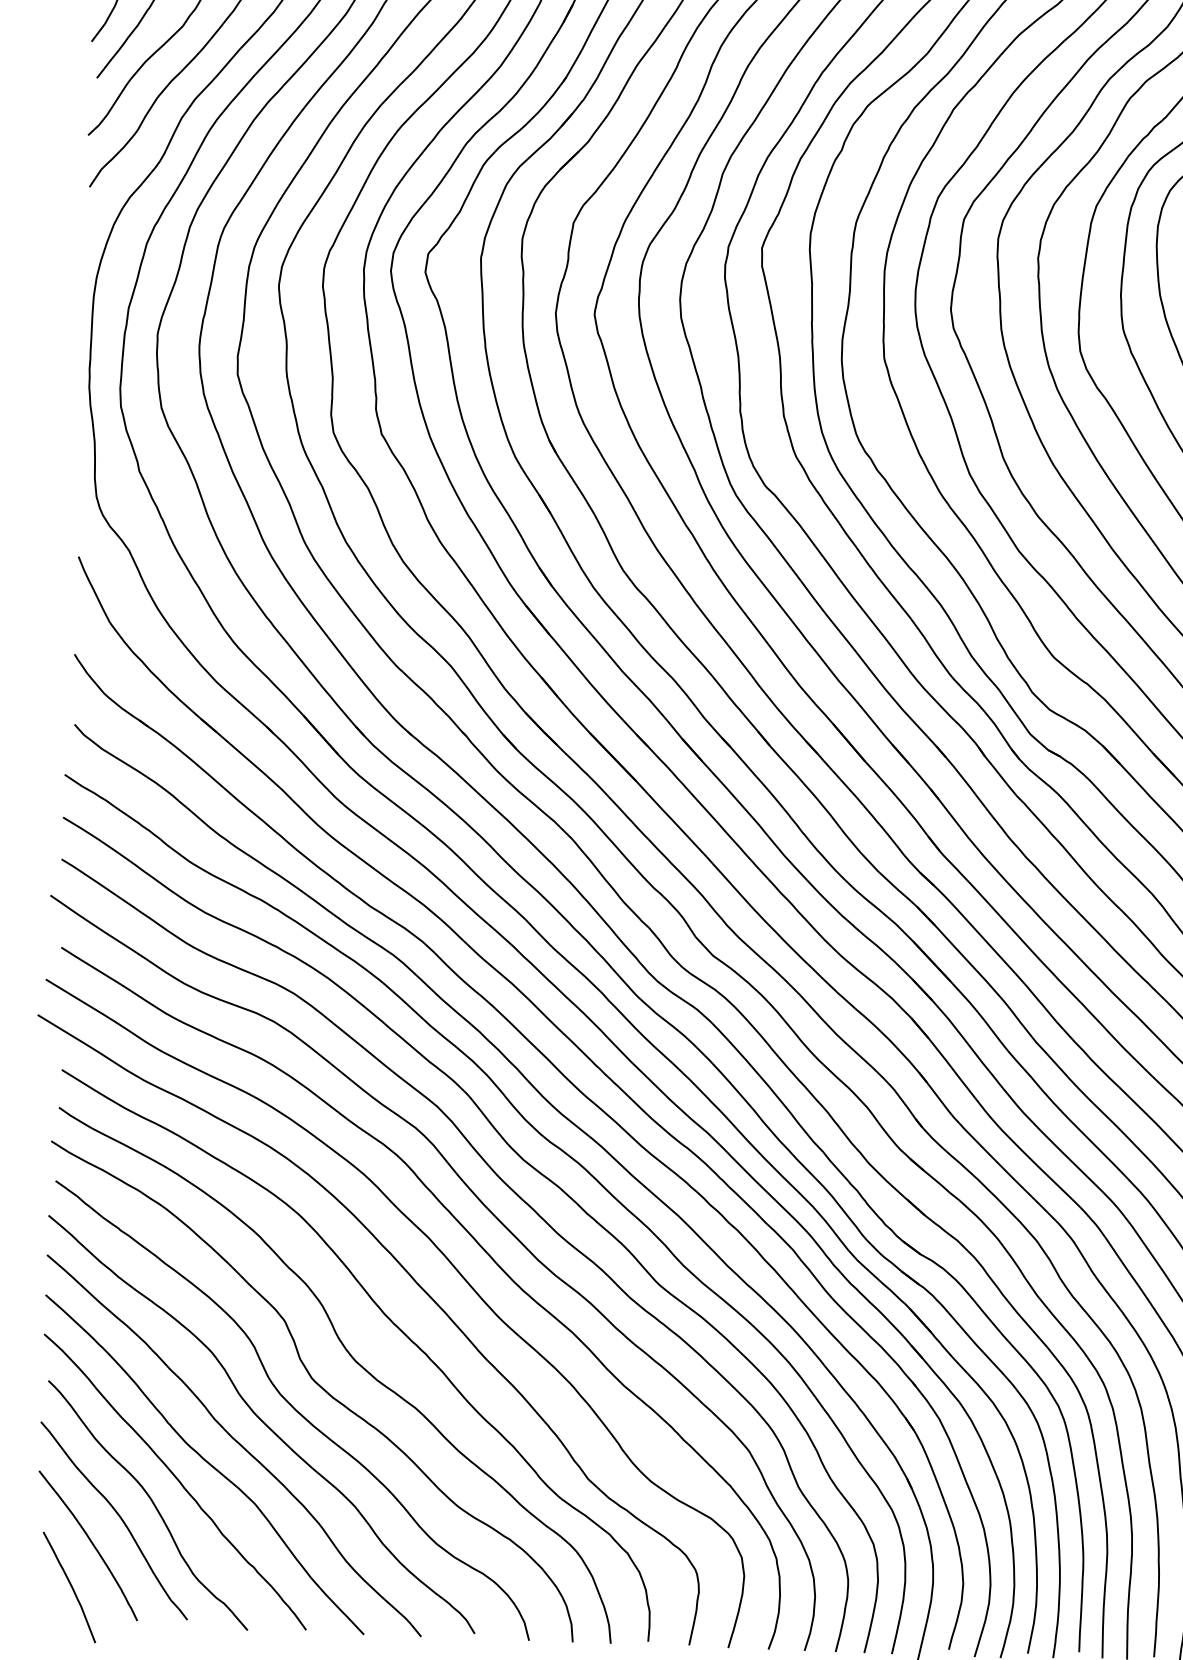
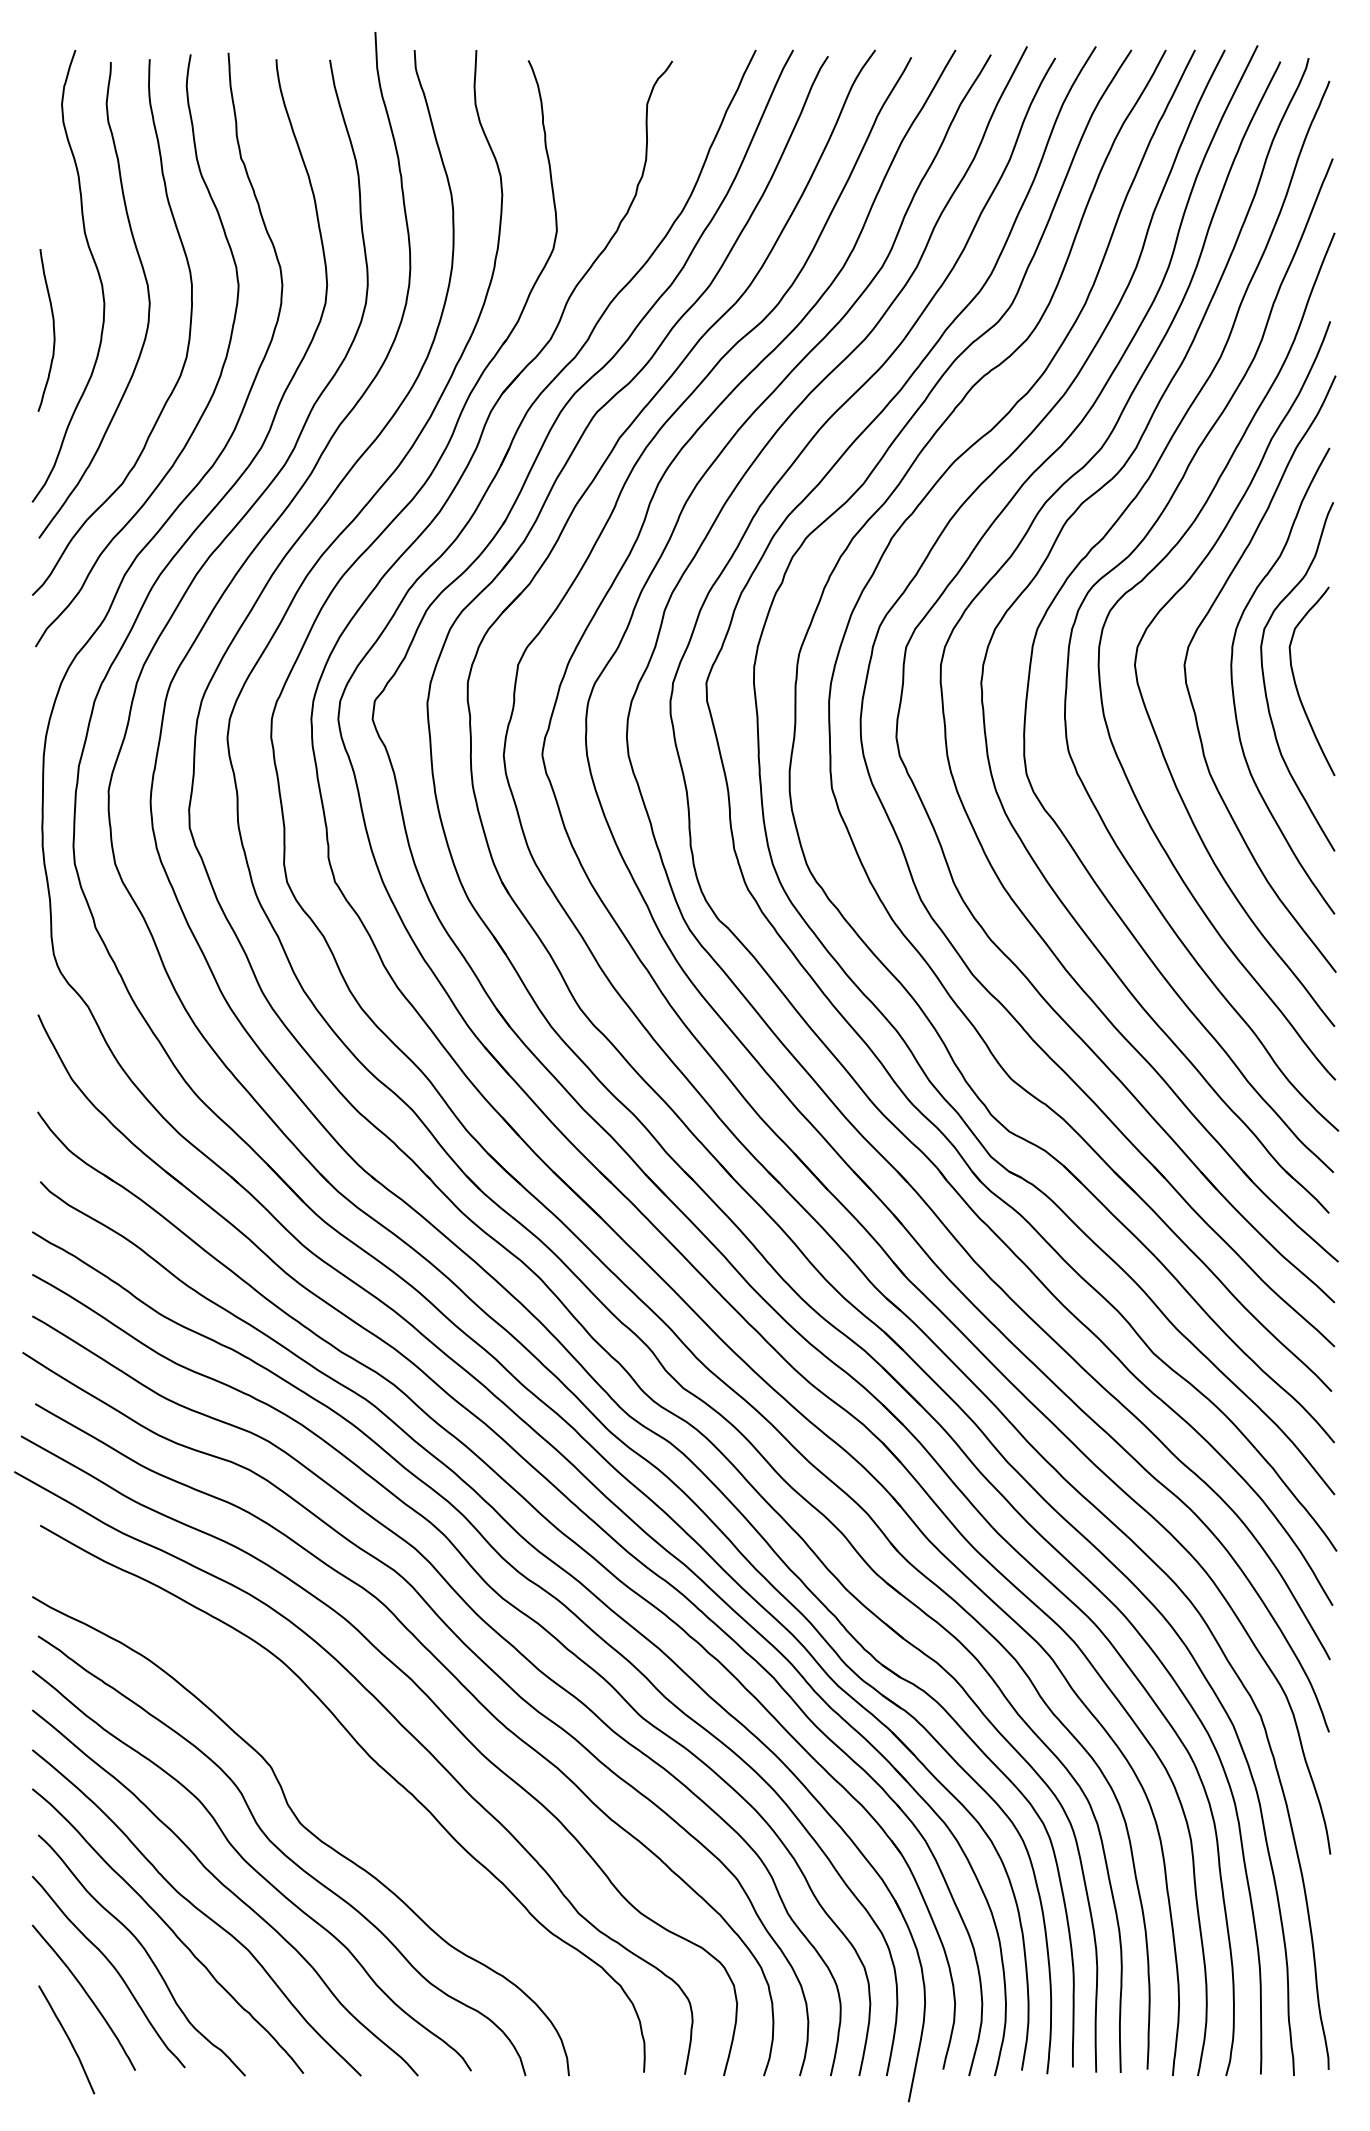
curve: (352, 1359) -> (339, 1802), removed

